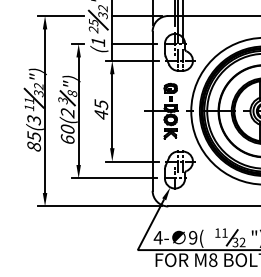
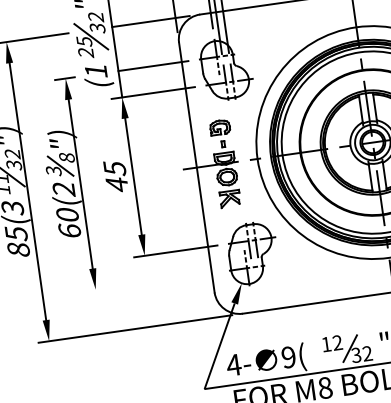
line: (113, 178) -> (150, 282), removed
text: (224, 232) -> (336, 342), 11 -> 12

